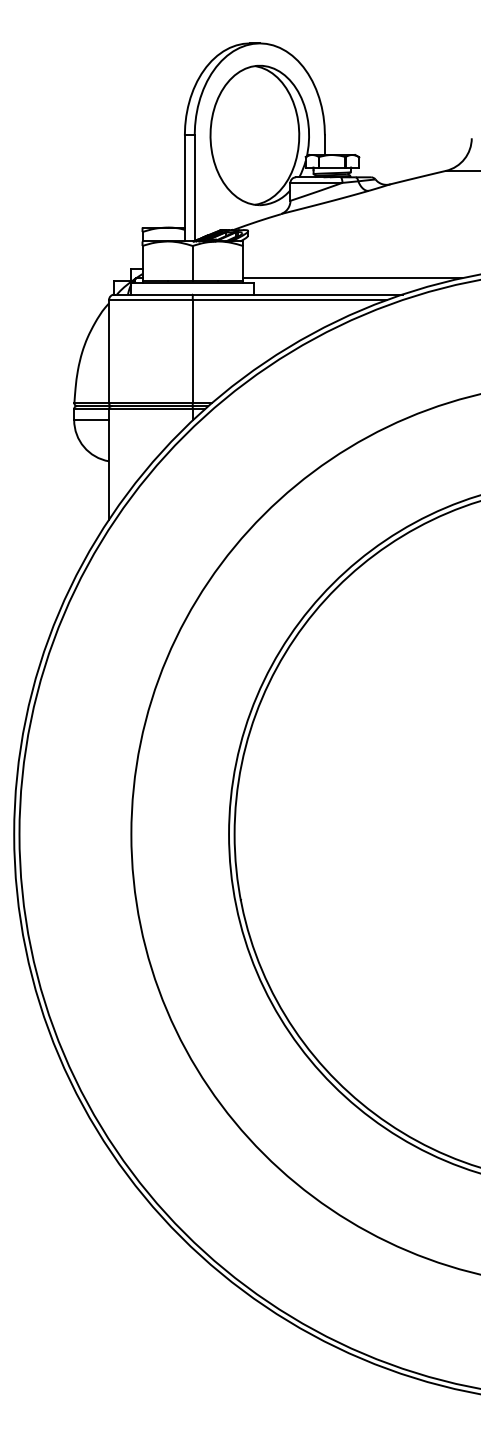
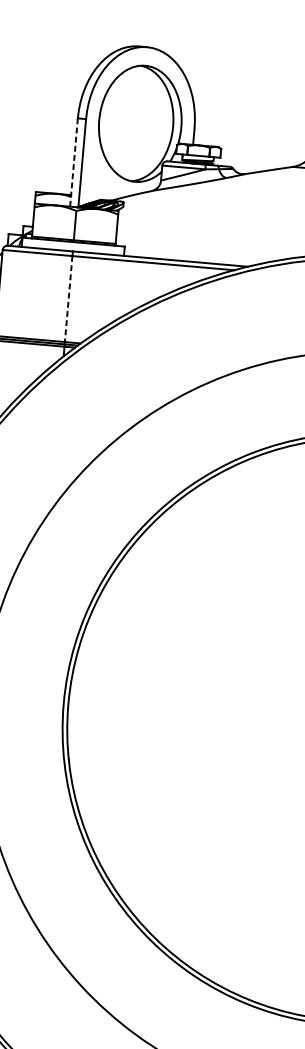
line: (184, 188) -> (73, 162), solid -> dashed
line: (351, 278) -> (206, 249), removed
line: (192, 351) -> (68, 298), solid -> dashed

